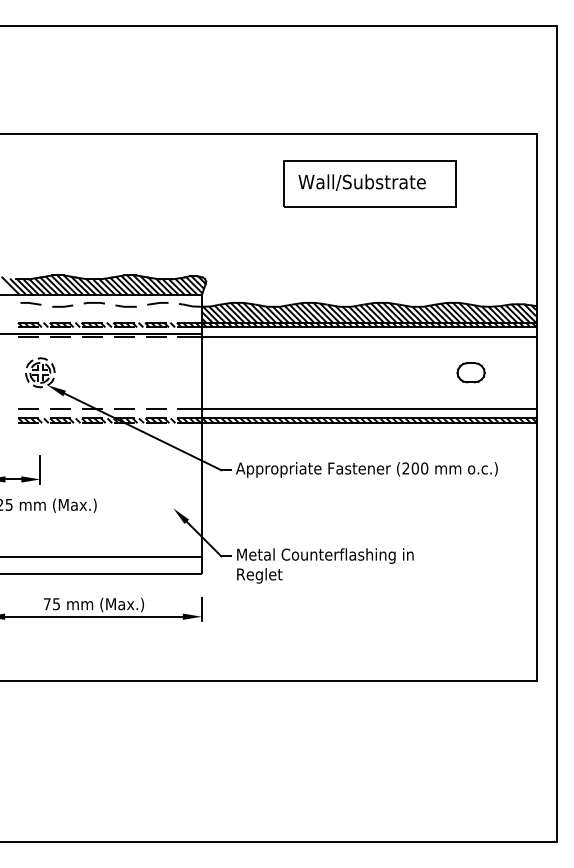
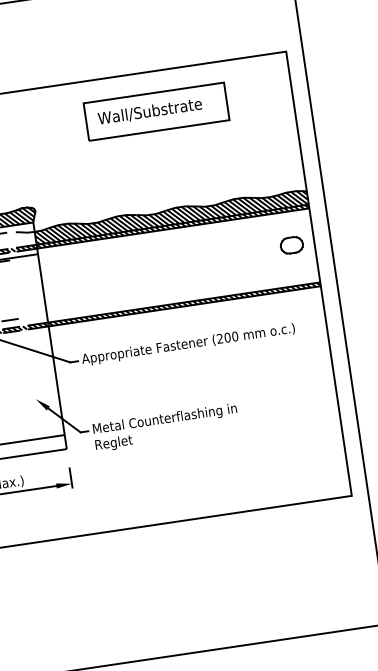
line: (356, 336) -> (163, 237), removed
part: (470, 372) -> (291, 245), moved
line: (356, 408) -> (172, 295), removed

